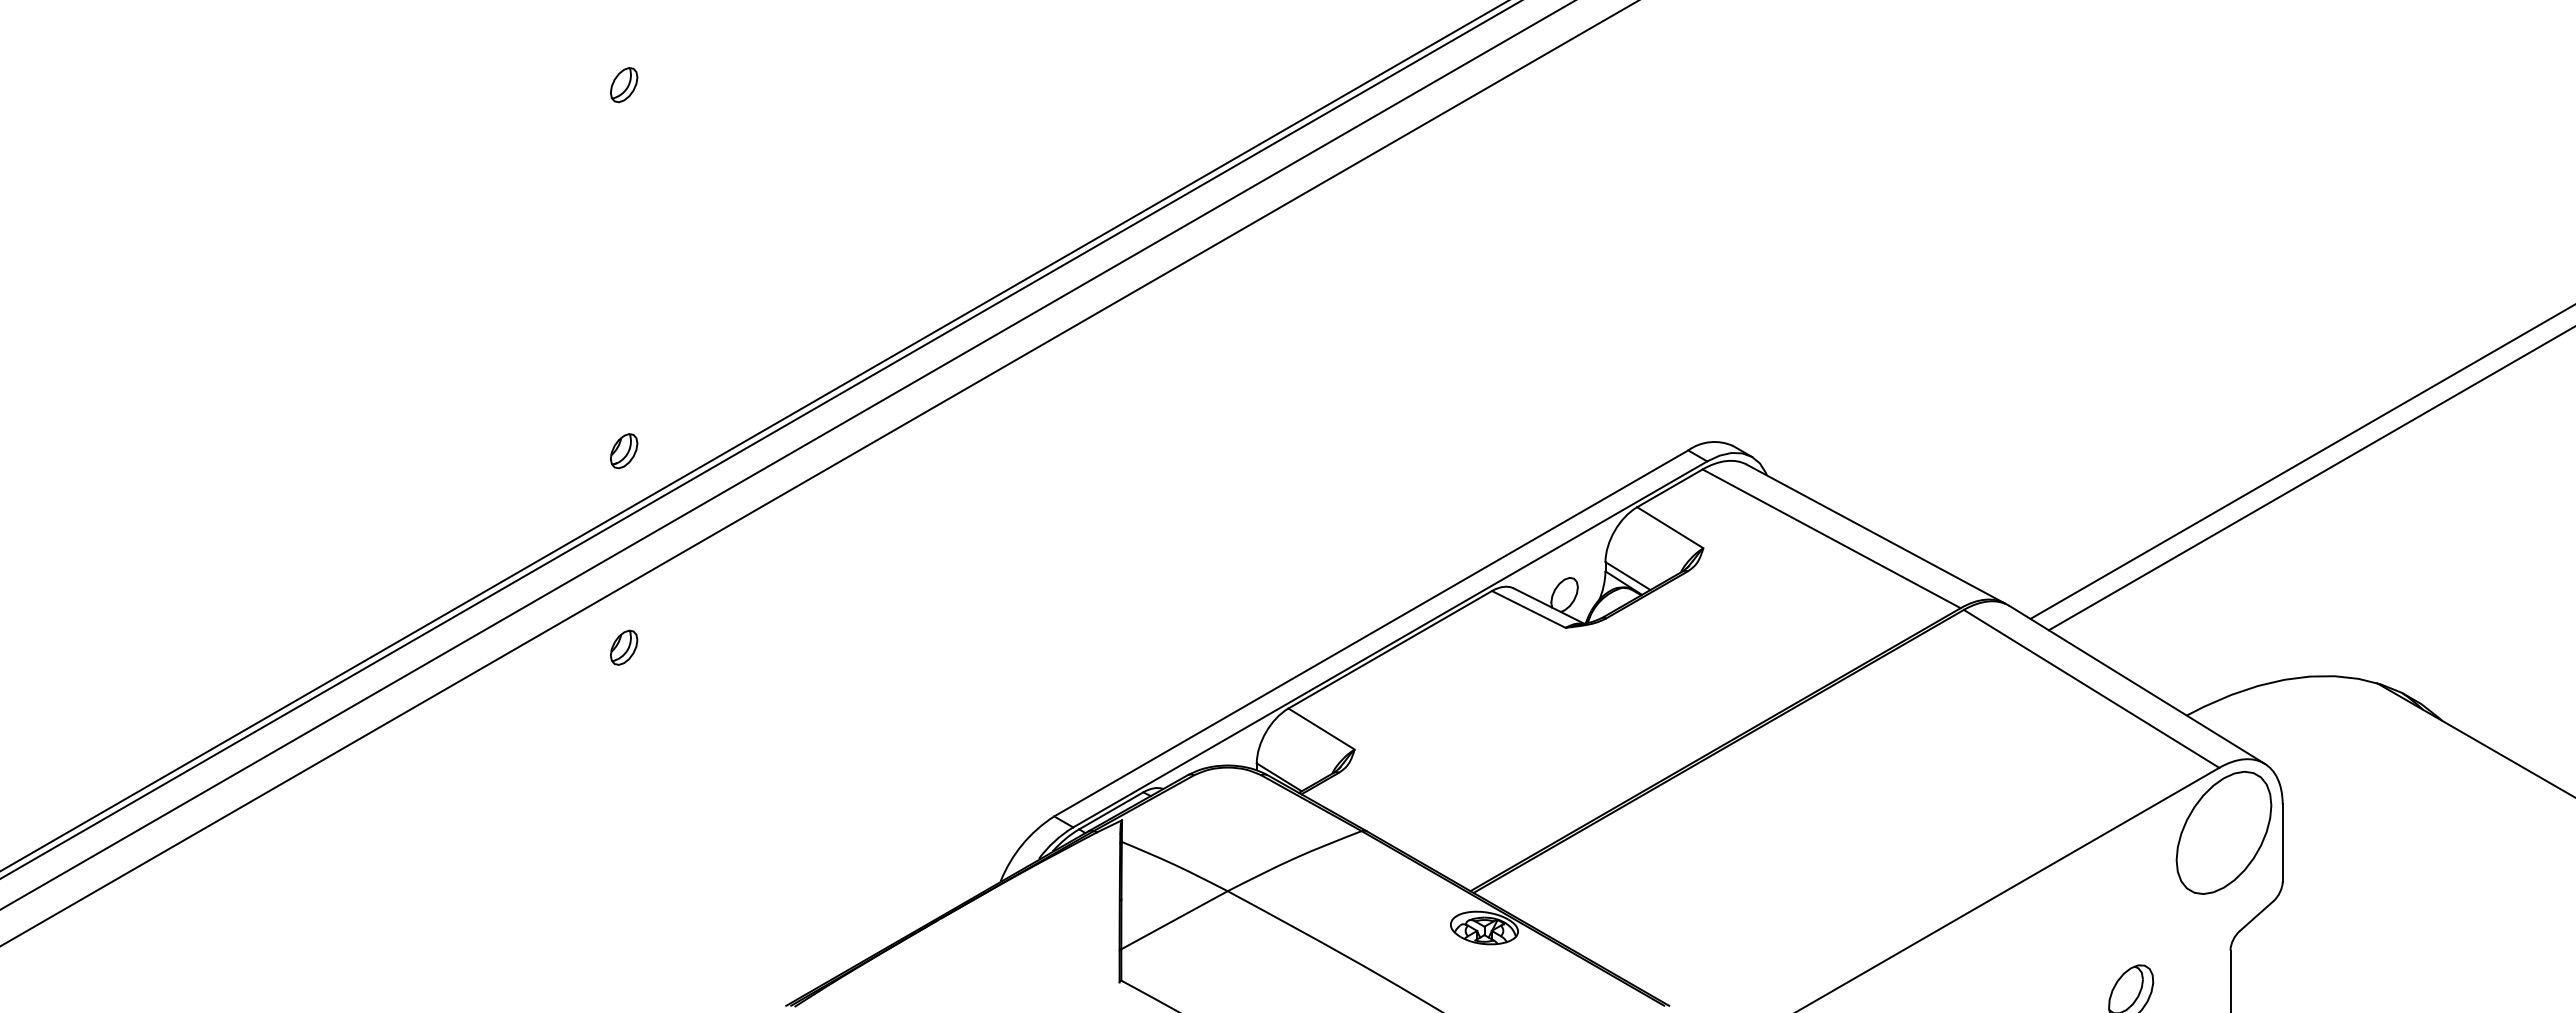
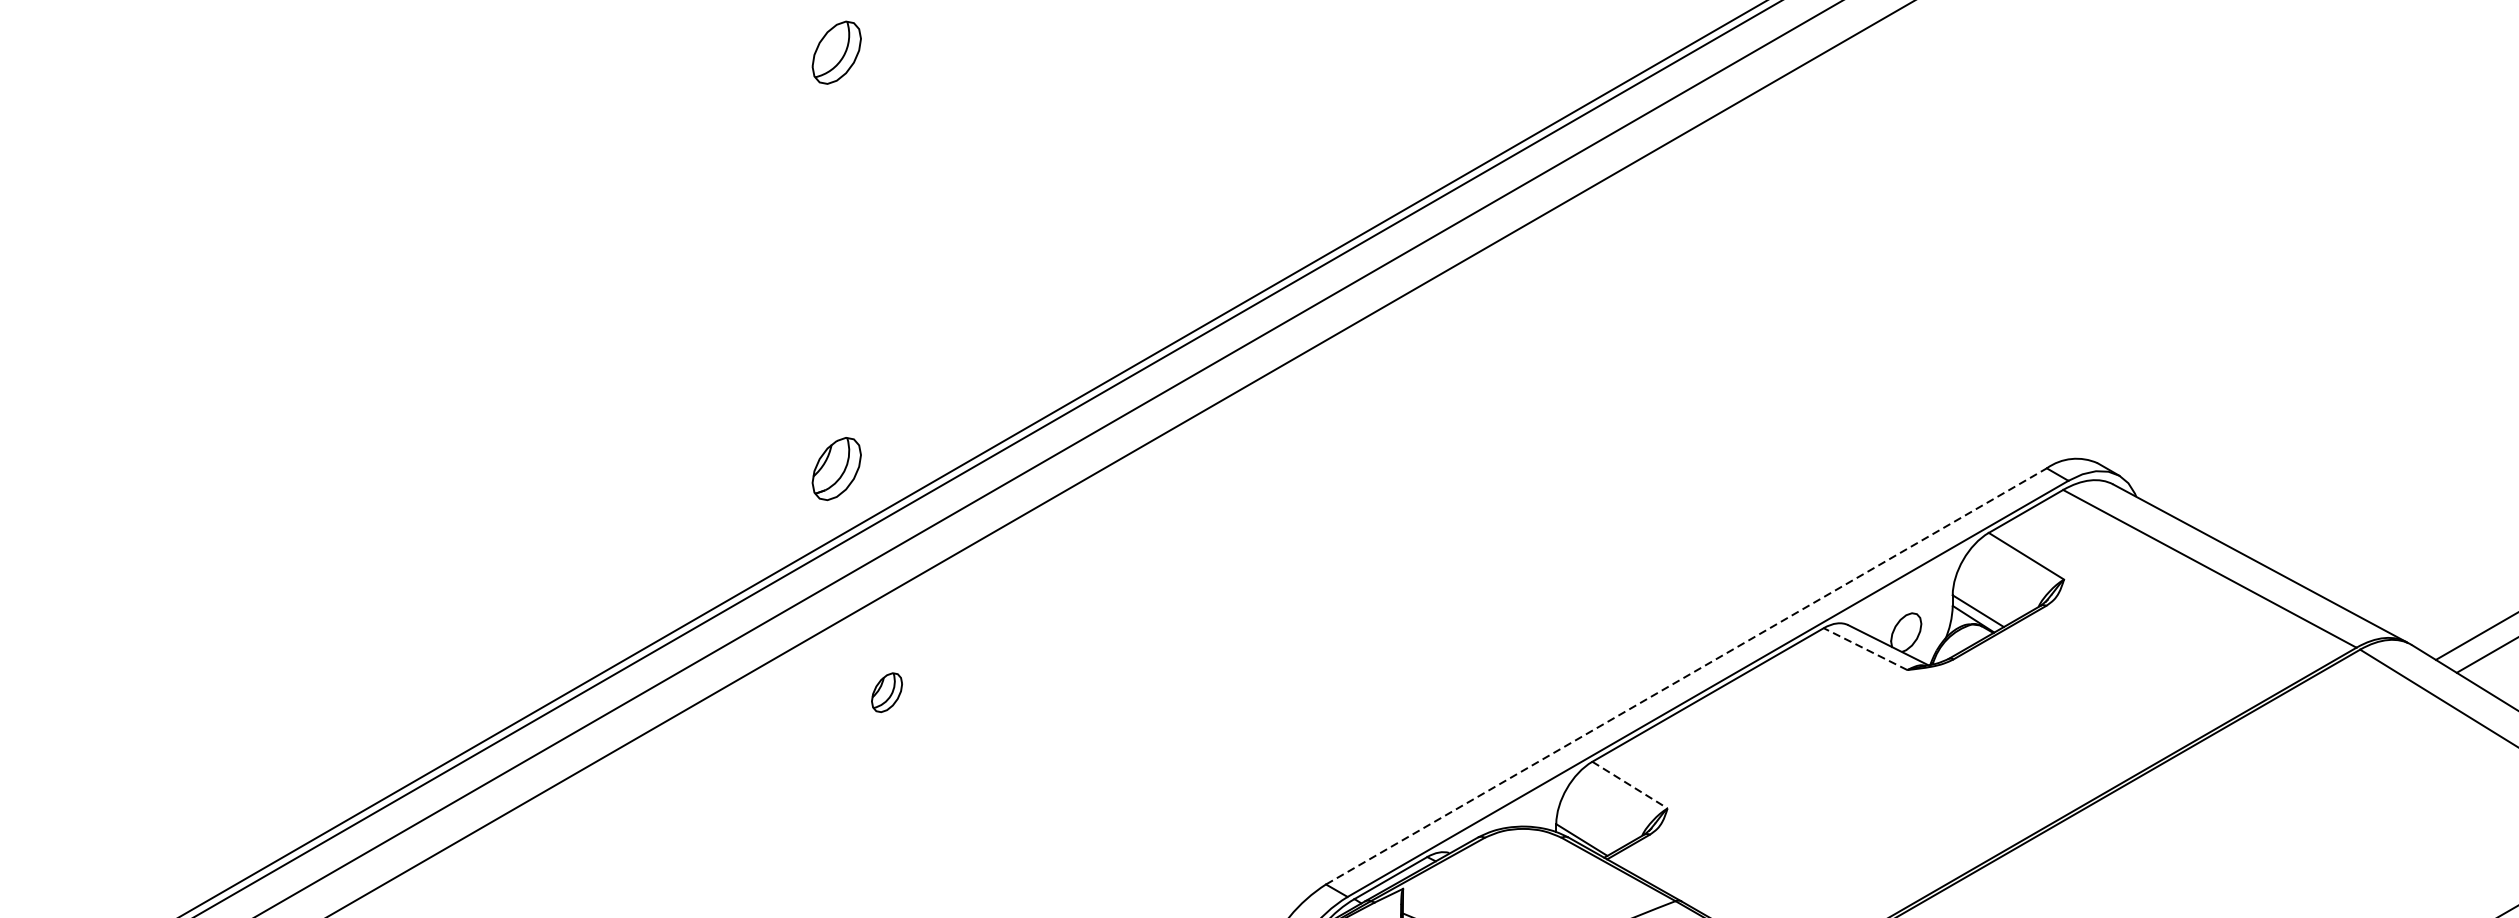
part: (624, 85) -> (837, 53), size x1.6
part: (624, 451) -> (837, 469), size x1.6
line: (1528, 609) -> (1865, 649), solid -> dashed
line: (1371, 633) -> (1686, 676), solid -> dashed
part: (624, 647) -> (887, 692), moved
line: (1321, 729) -> (1629, 785), solid -> dashed

